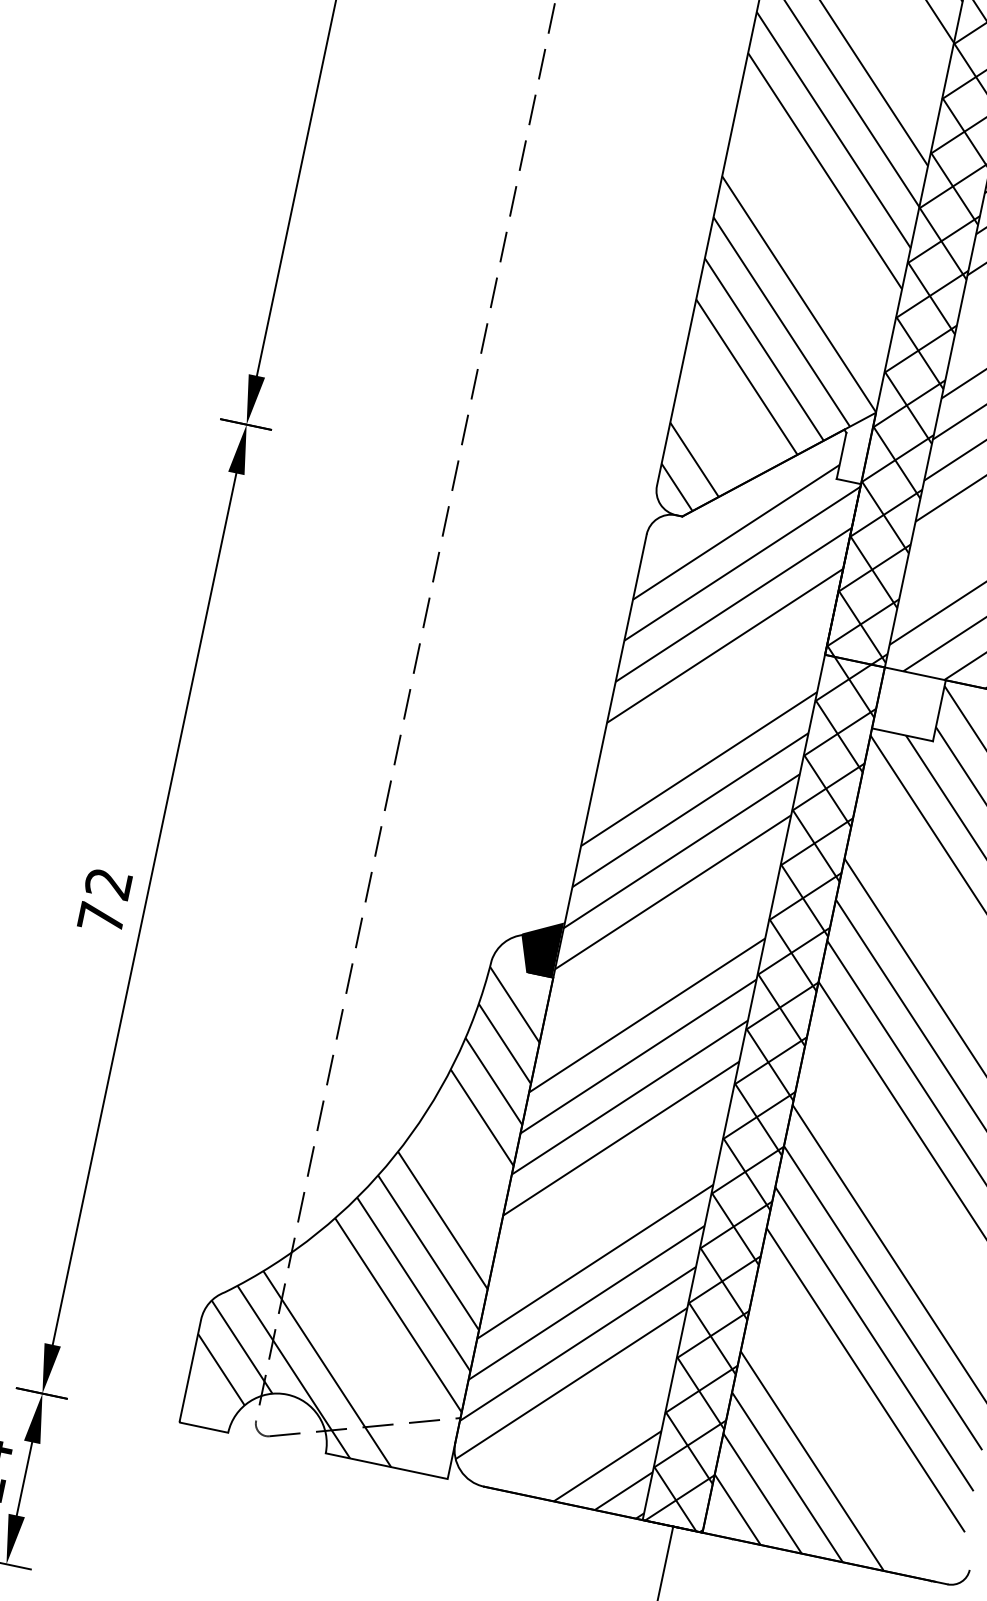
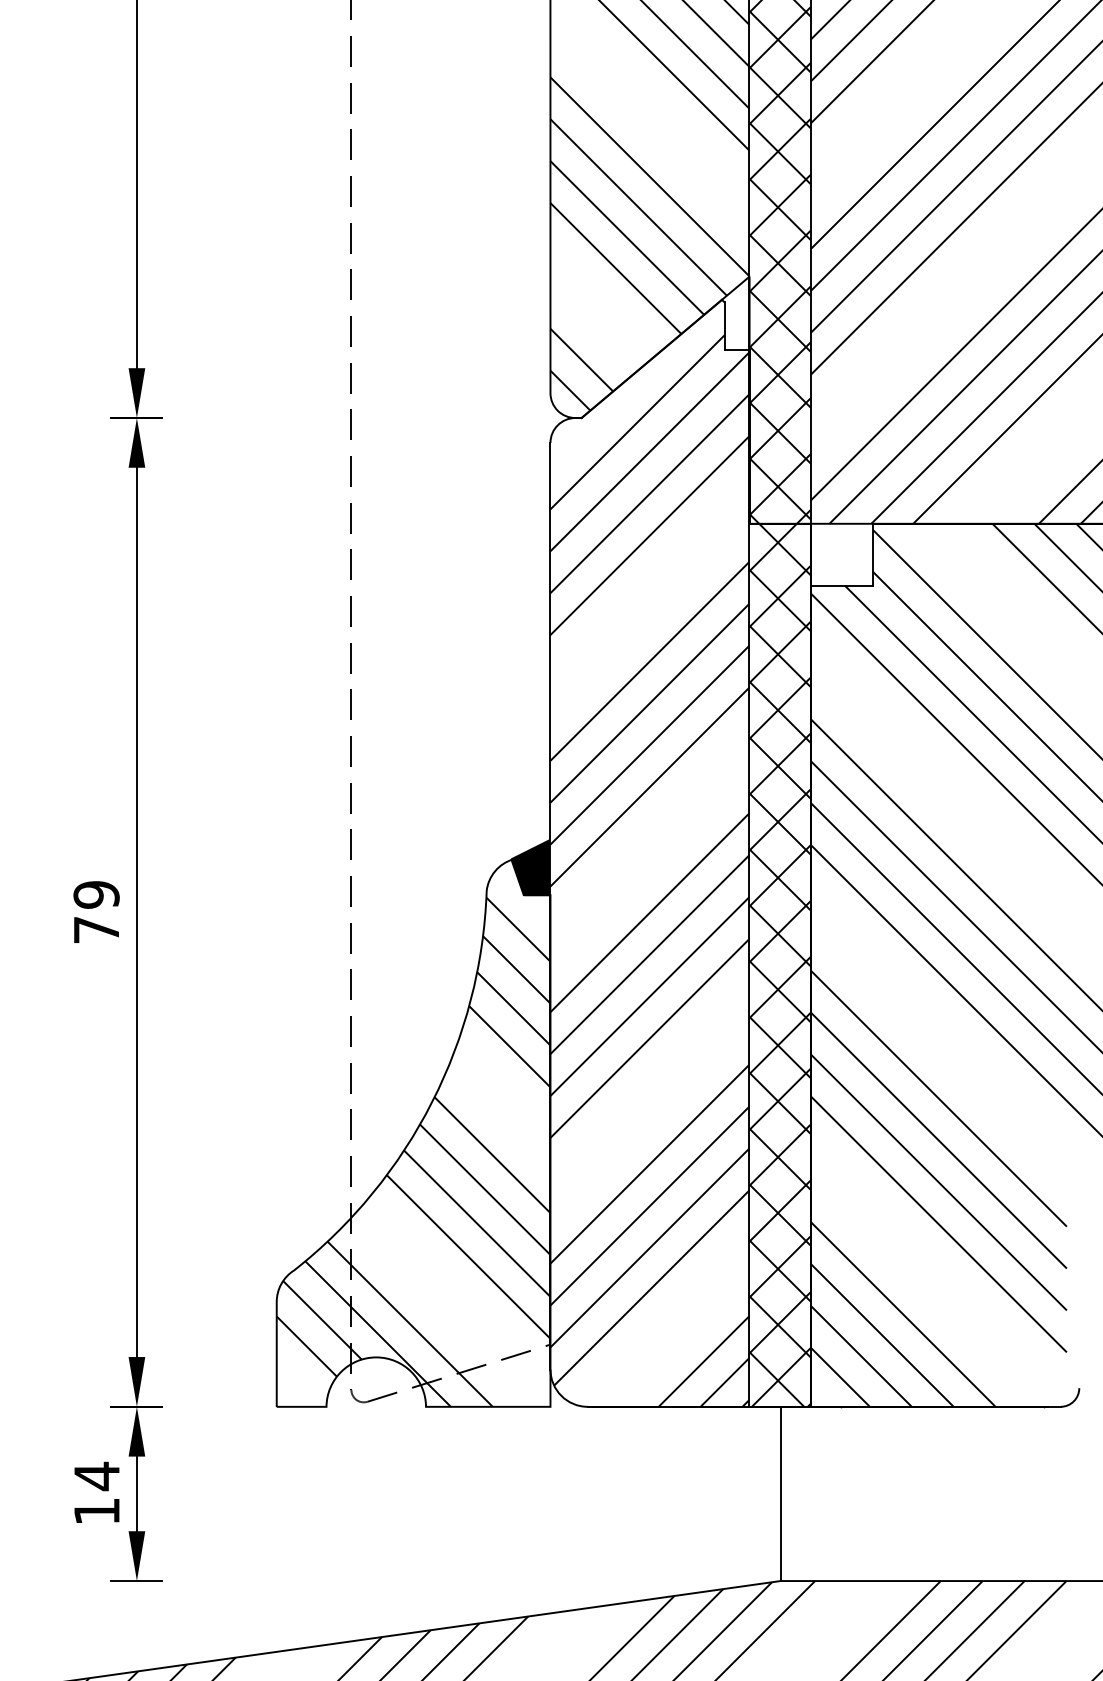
text: (108, 883) -> (96, 894), 72 -> 79

